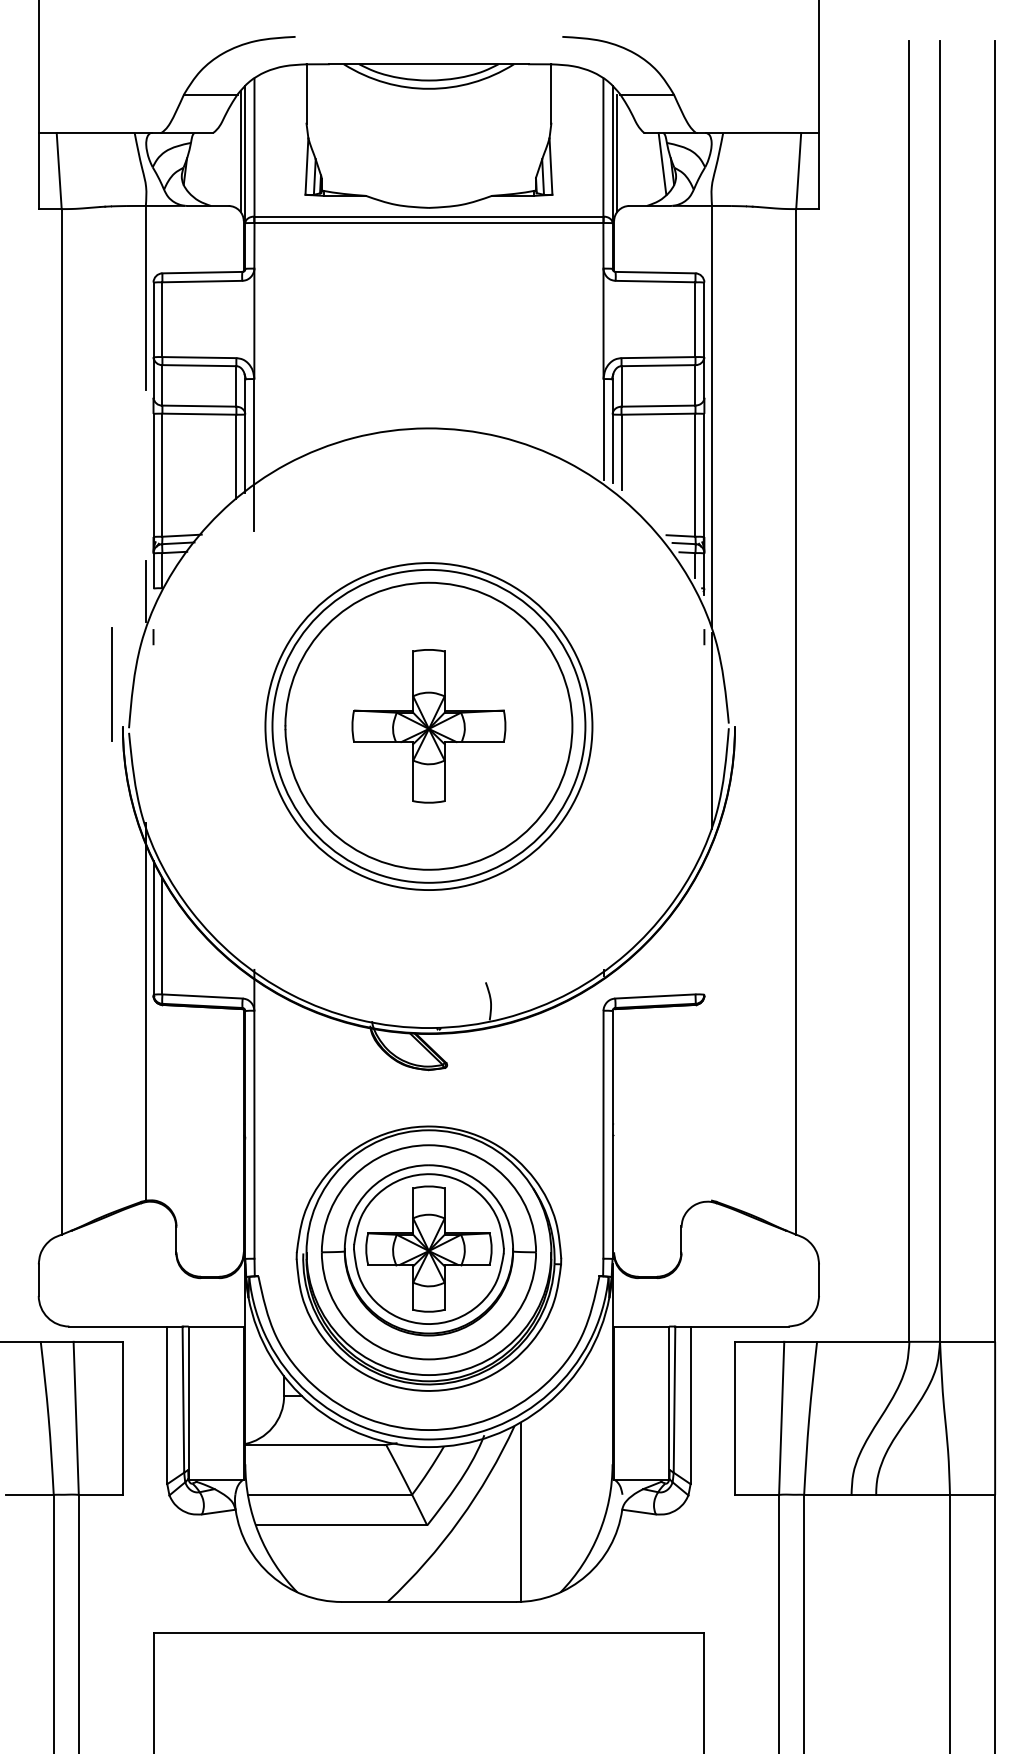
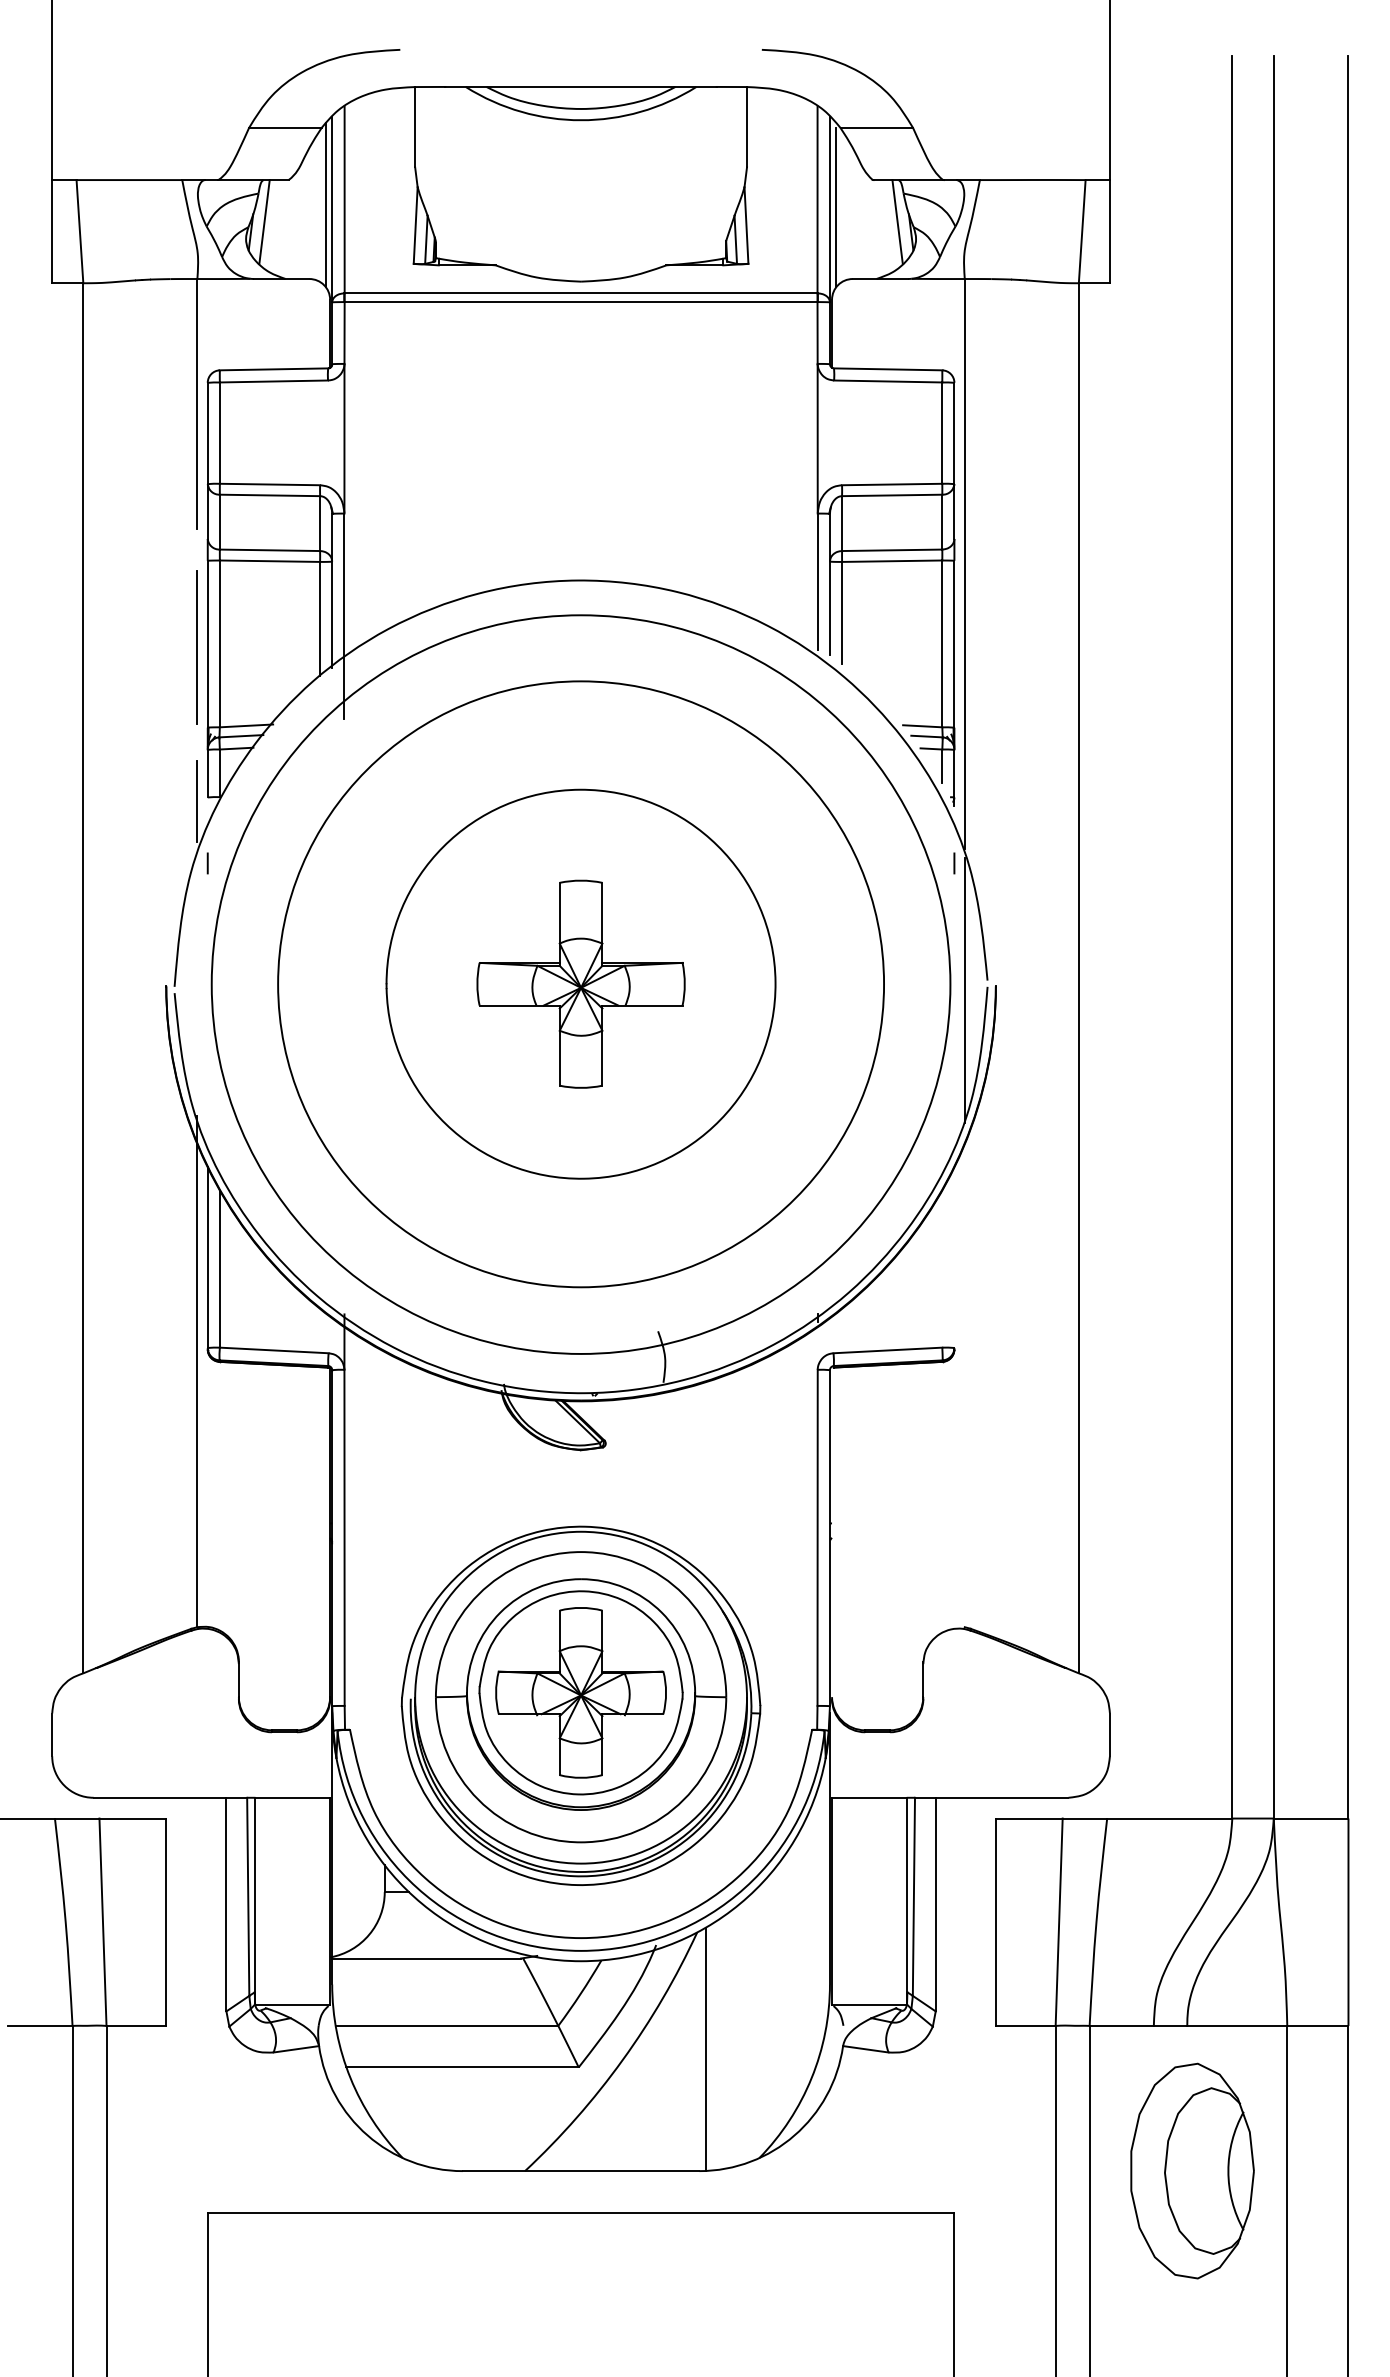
line: (195, 163) -> (264, 221), added
line: (111, 684) -> (196, 647), moved
circle: (428, 726) -> (580, 984), size x1.67
circle: (429, 726) -> (581, 984), size x1.43
part: (880, 1601) -> (1192, 2170), added

